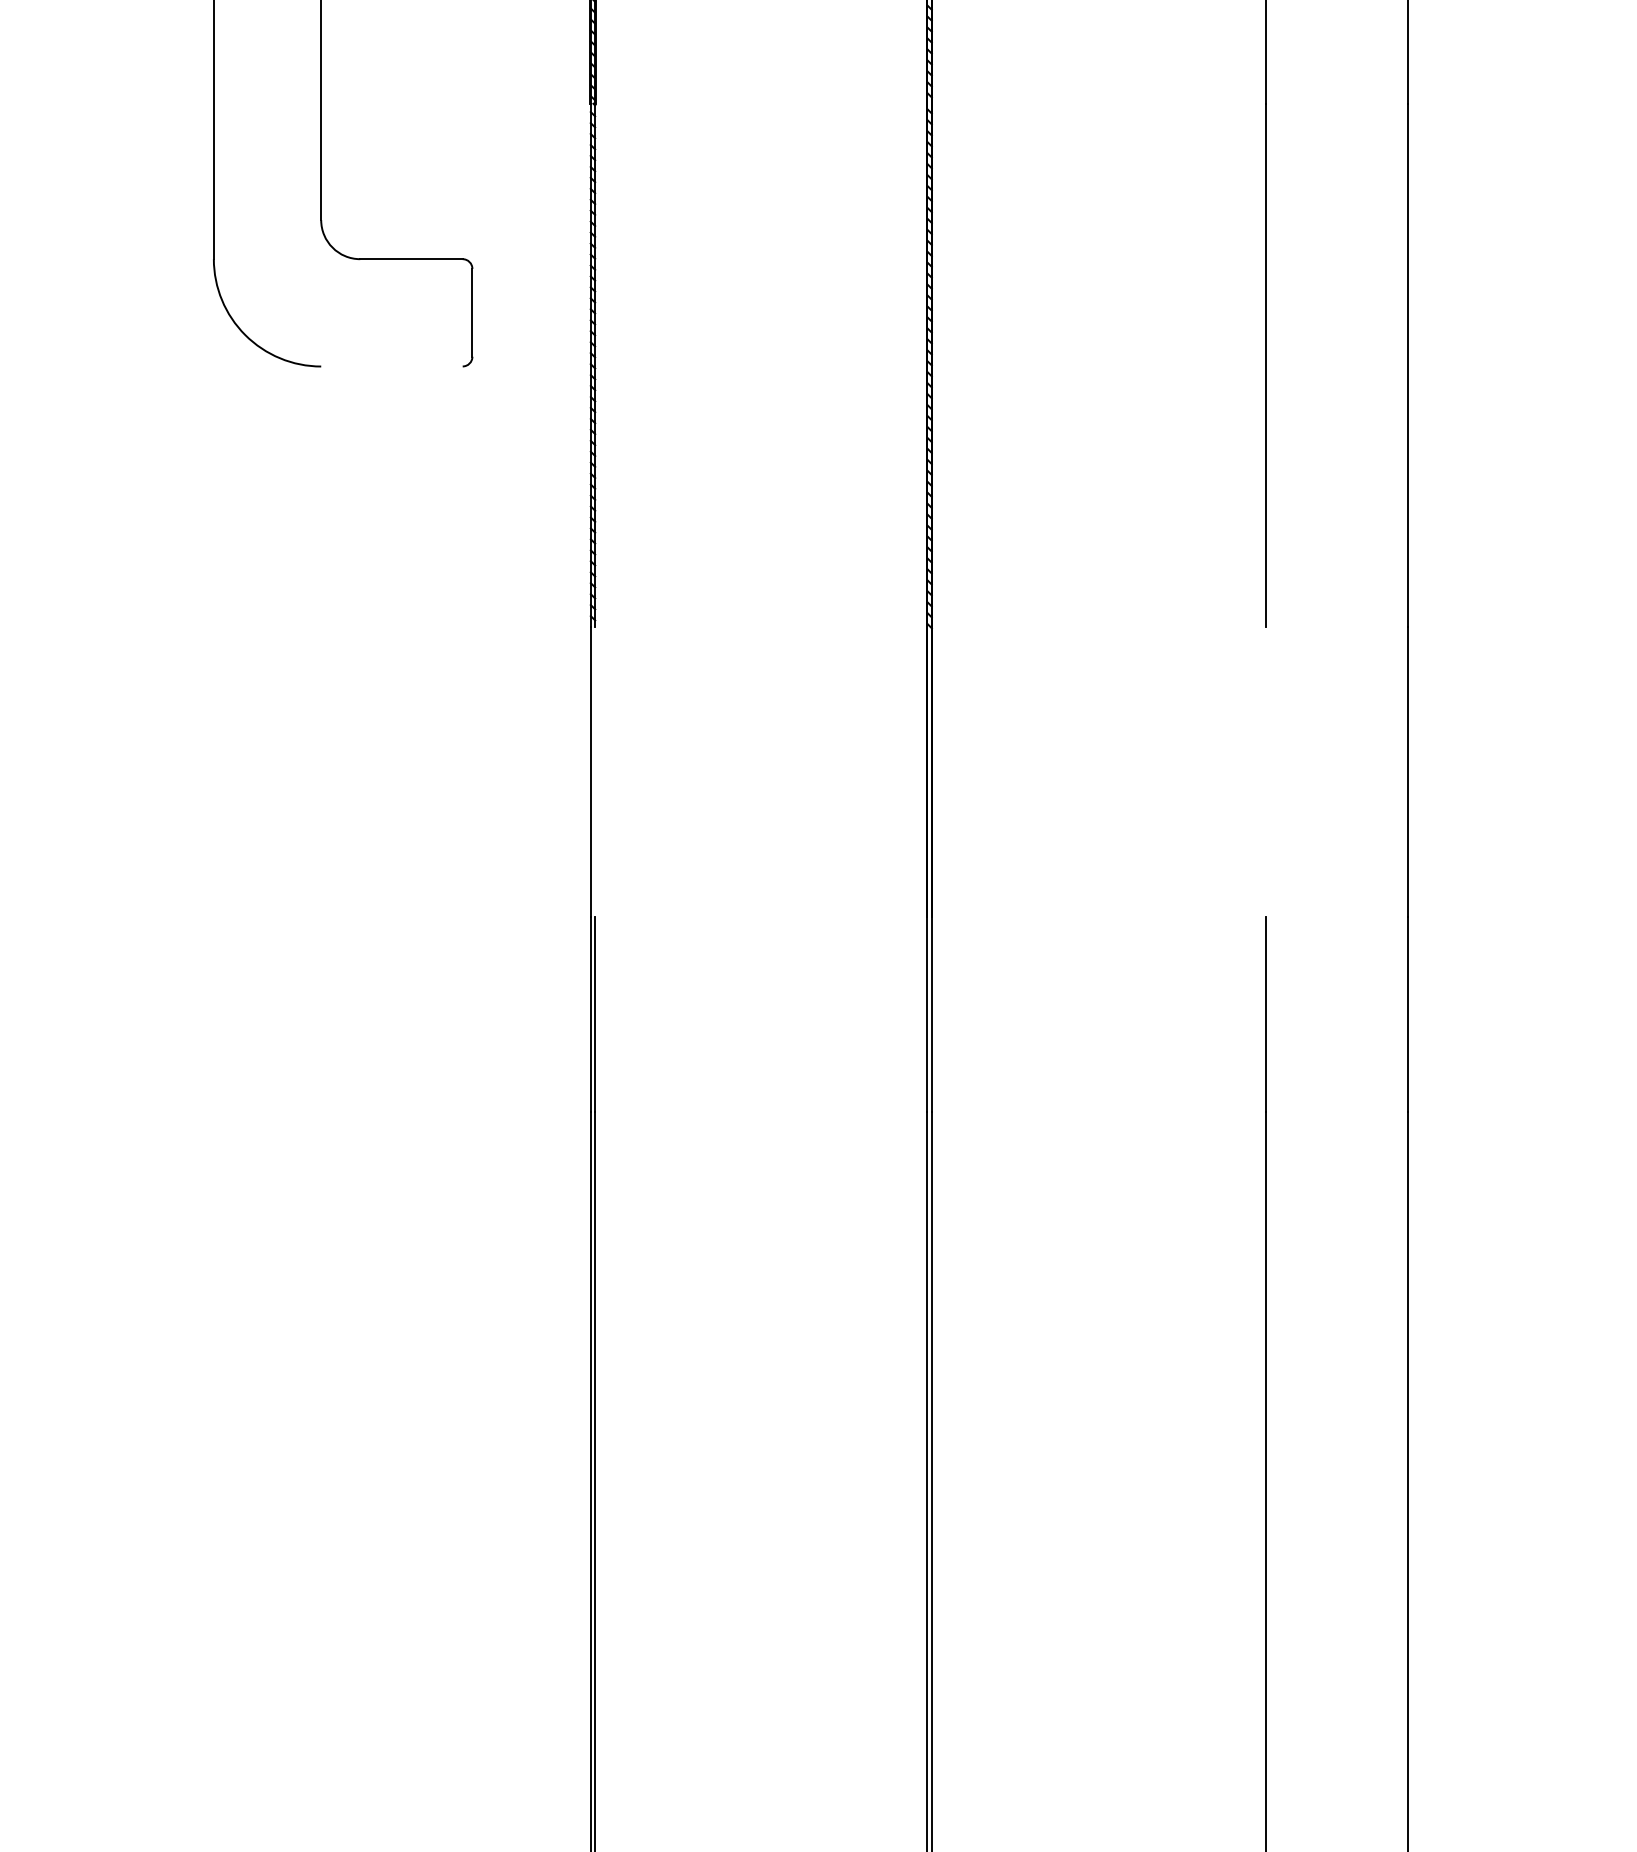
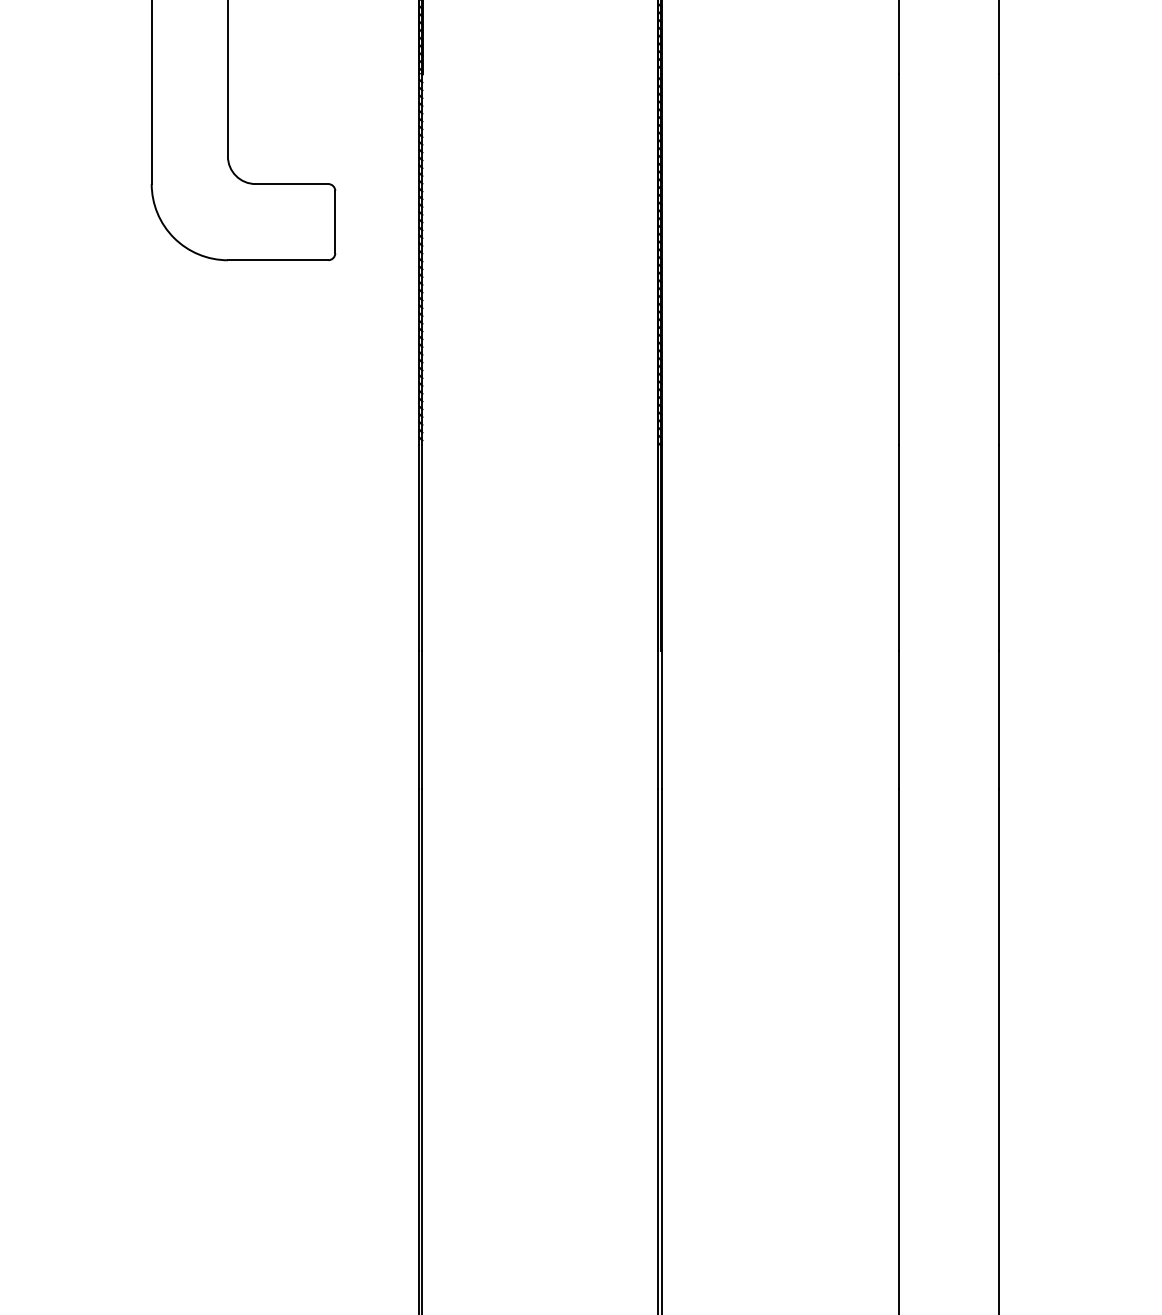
line: (391, 366) -> (277, 260), added
line: (595, 771) -> (422, 547), added
line: (1266, 771) -> (899, 547), added

